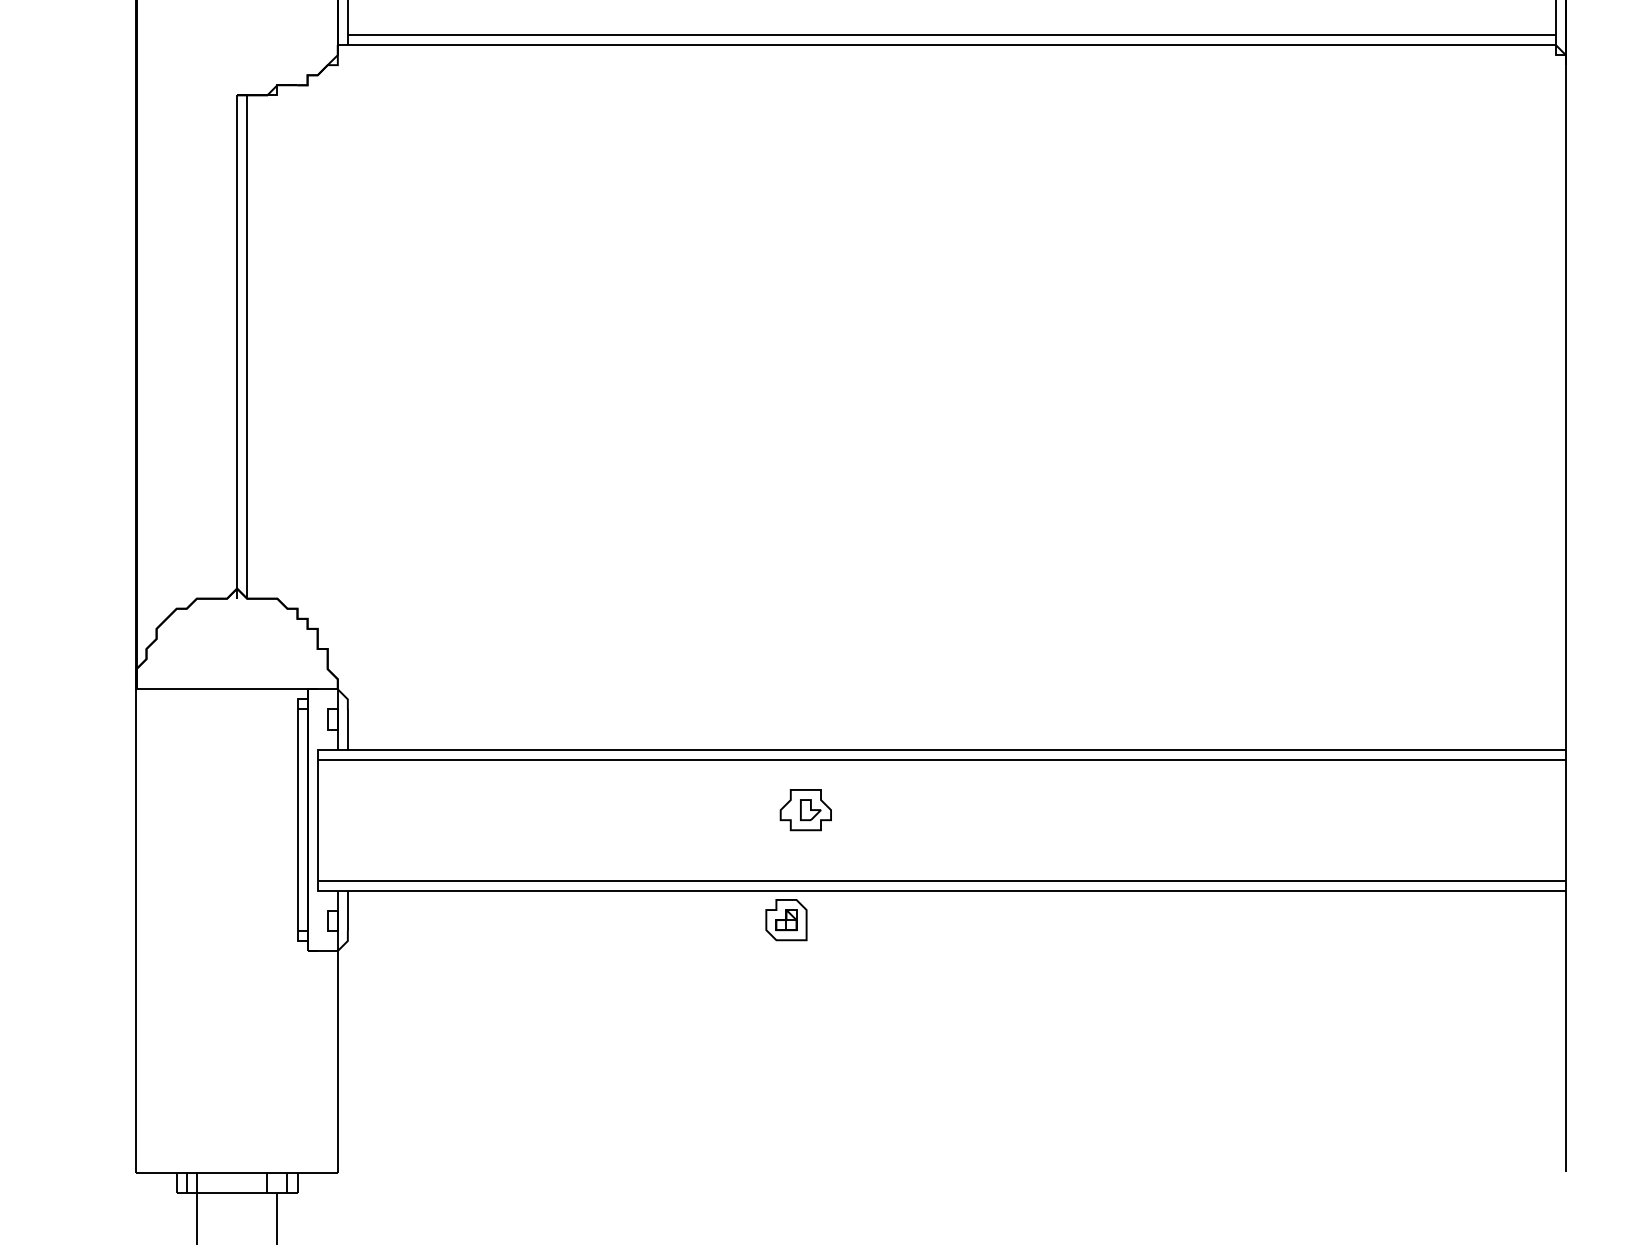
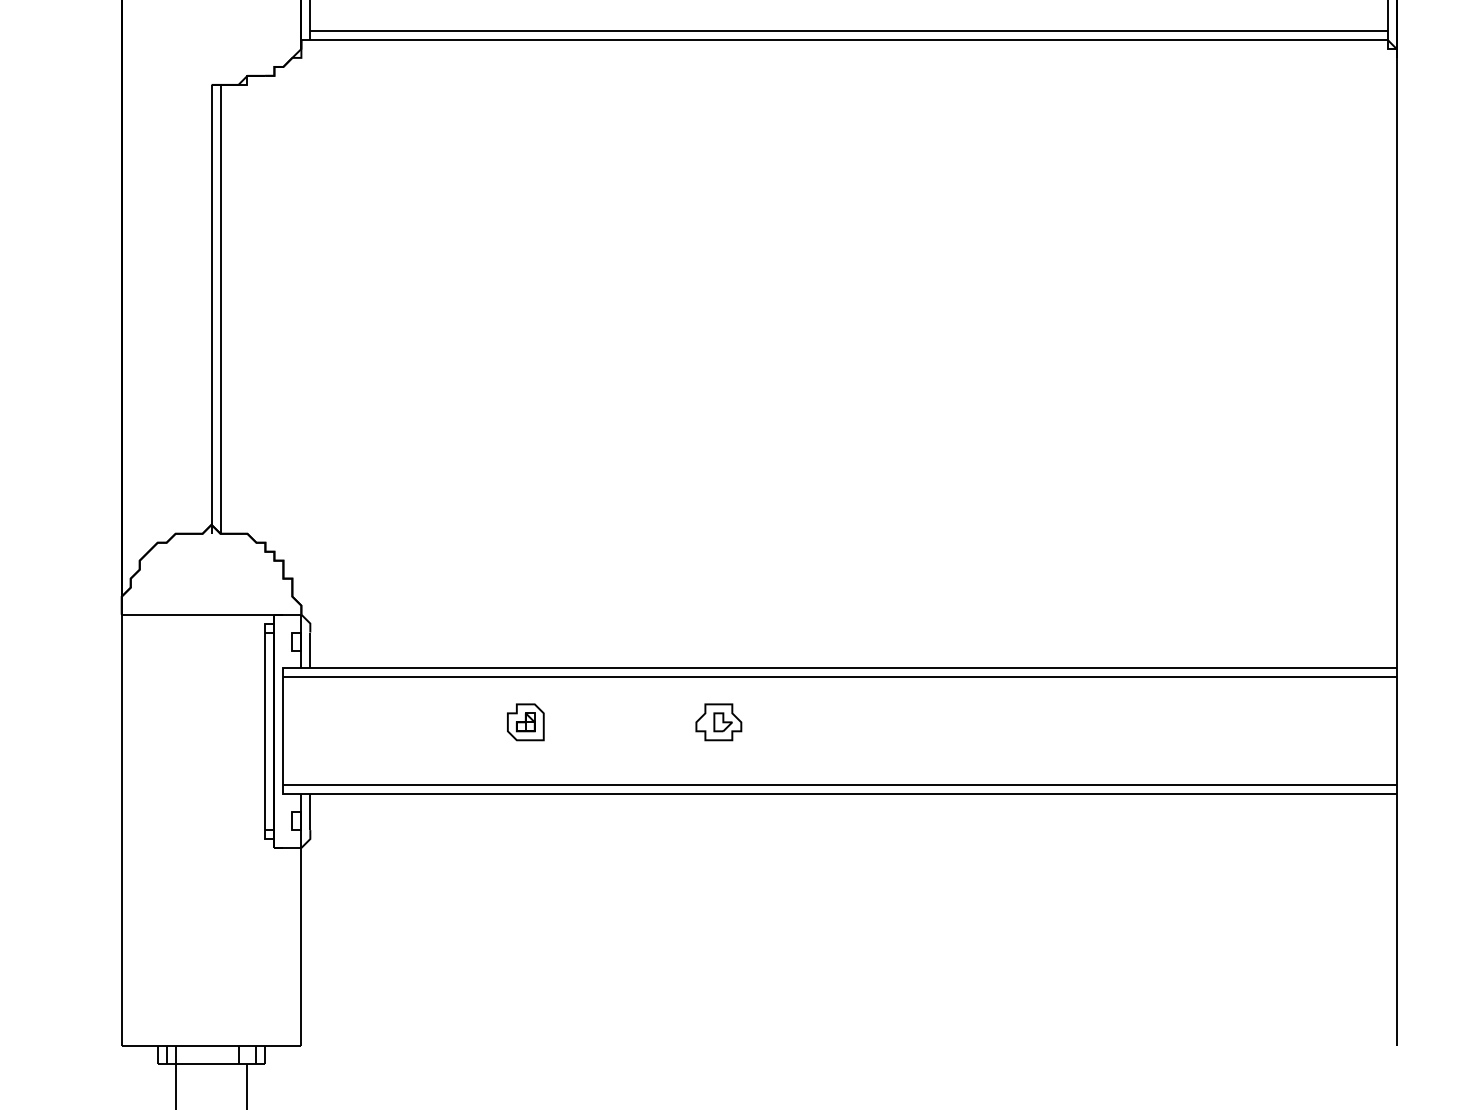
part: (786, 920) -> (525, 722), moved

